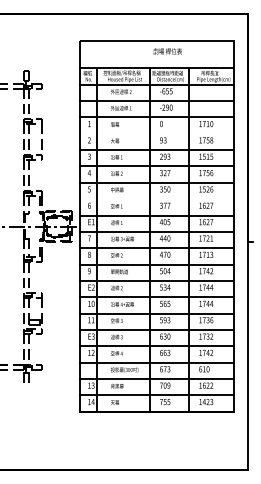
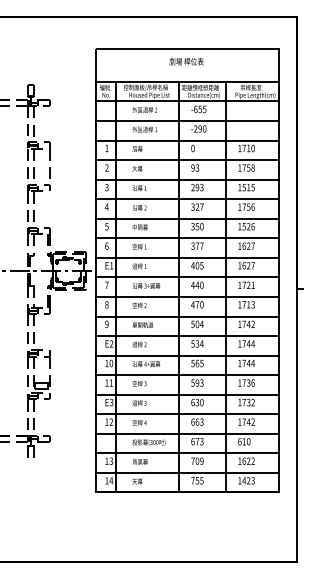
text: (167, 51) -> (186, 61), moved
line: (156, 134) -> (187, 160), added
line: (156, 199) -> (187, 238), added

